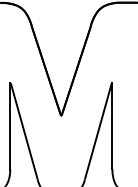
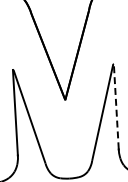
line: (112, 125) -> (116, 105), solid -> dashed

